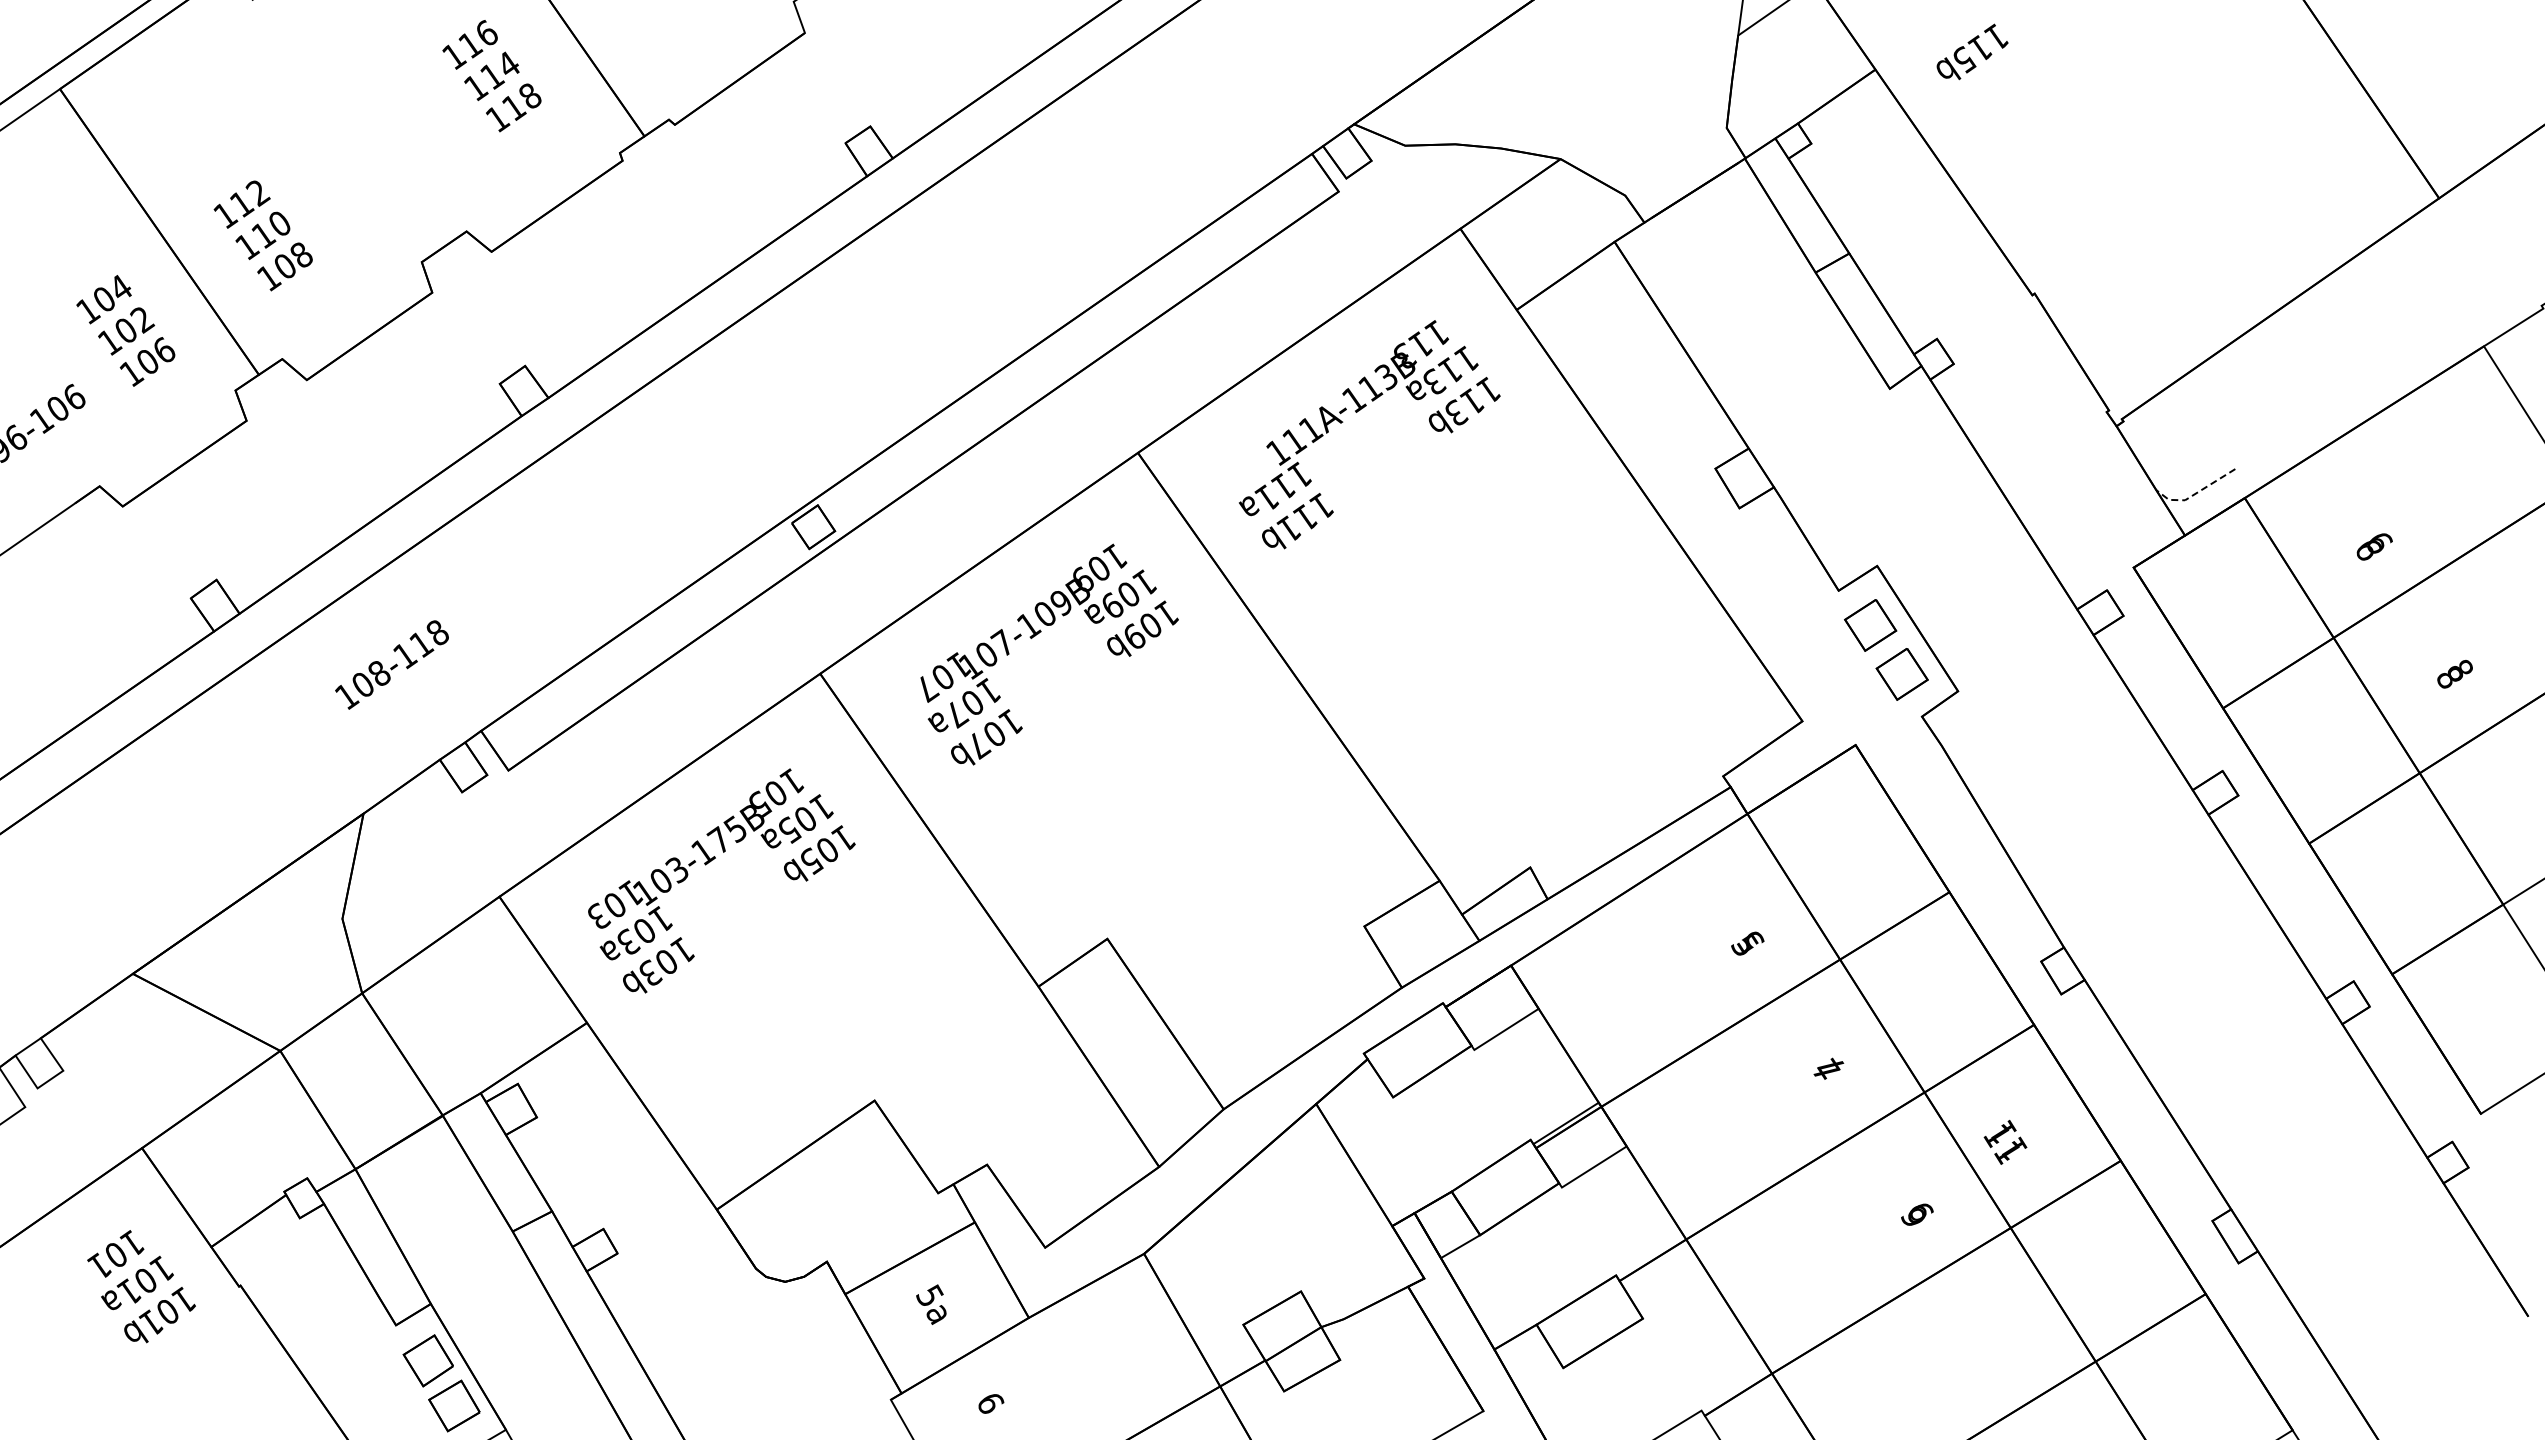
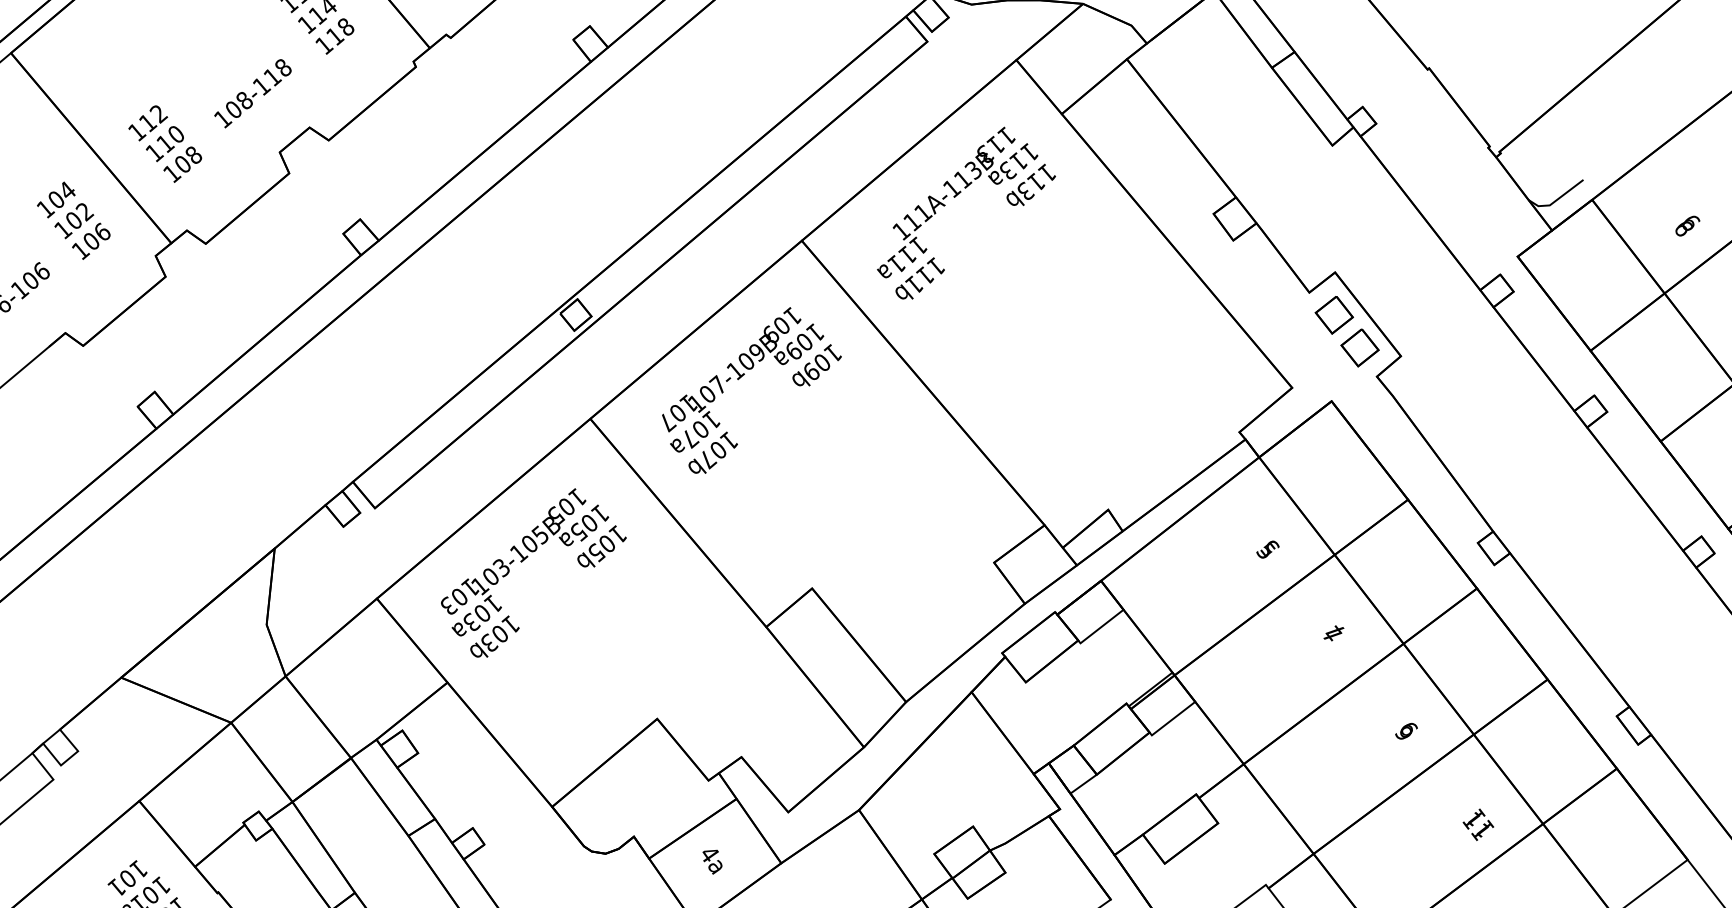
line: (2195, 494) -> (1556, 200), dashed -> solid
text: (391, 664) -> (252, 93), moved
text: (717, 839) -> (528, 543), 103-175B -> 103-105B
text: (2005, 1141) -> (1478, 824), moved
text: (929, 1295) -> (709, 853), 5a -> 4a

